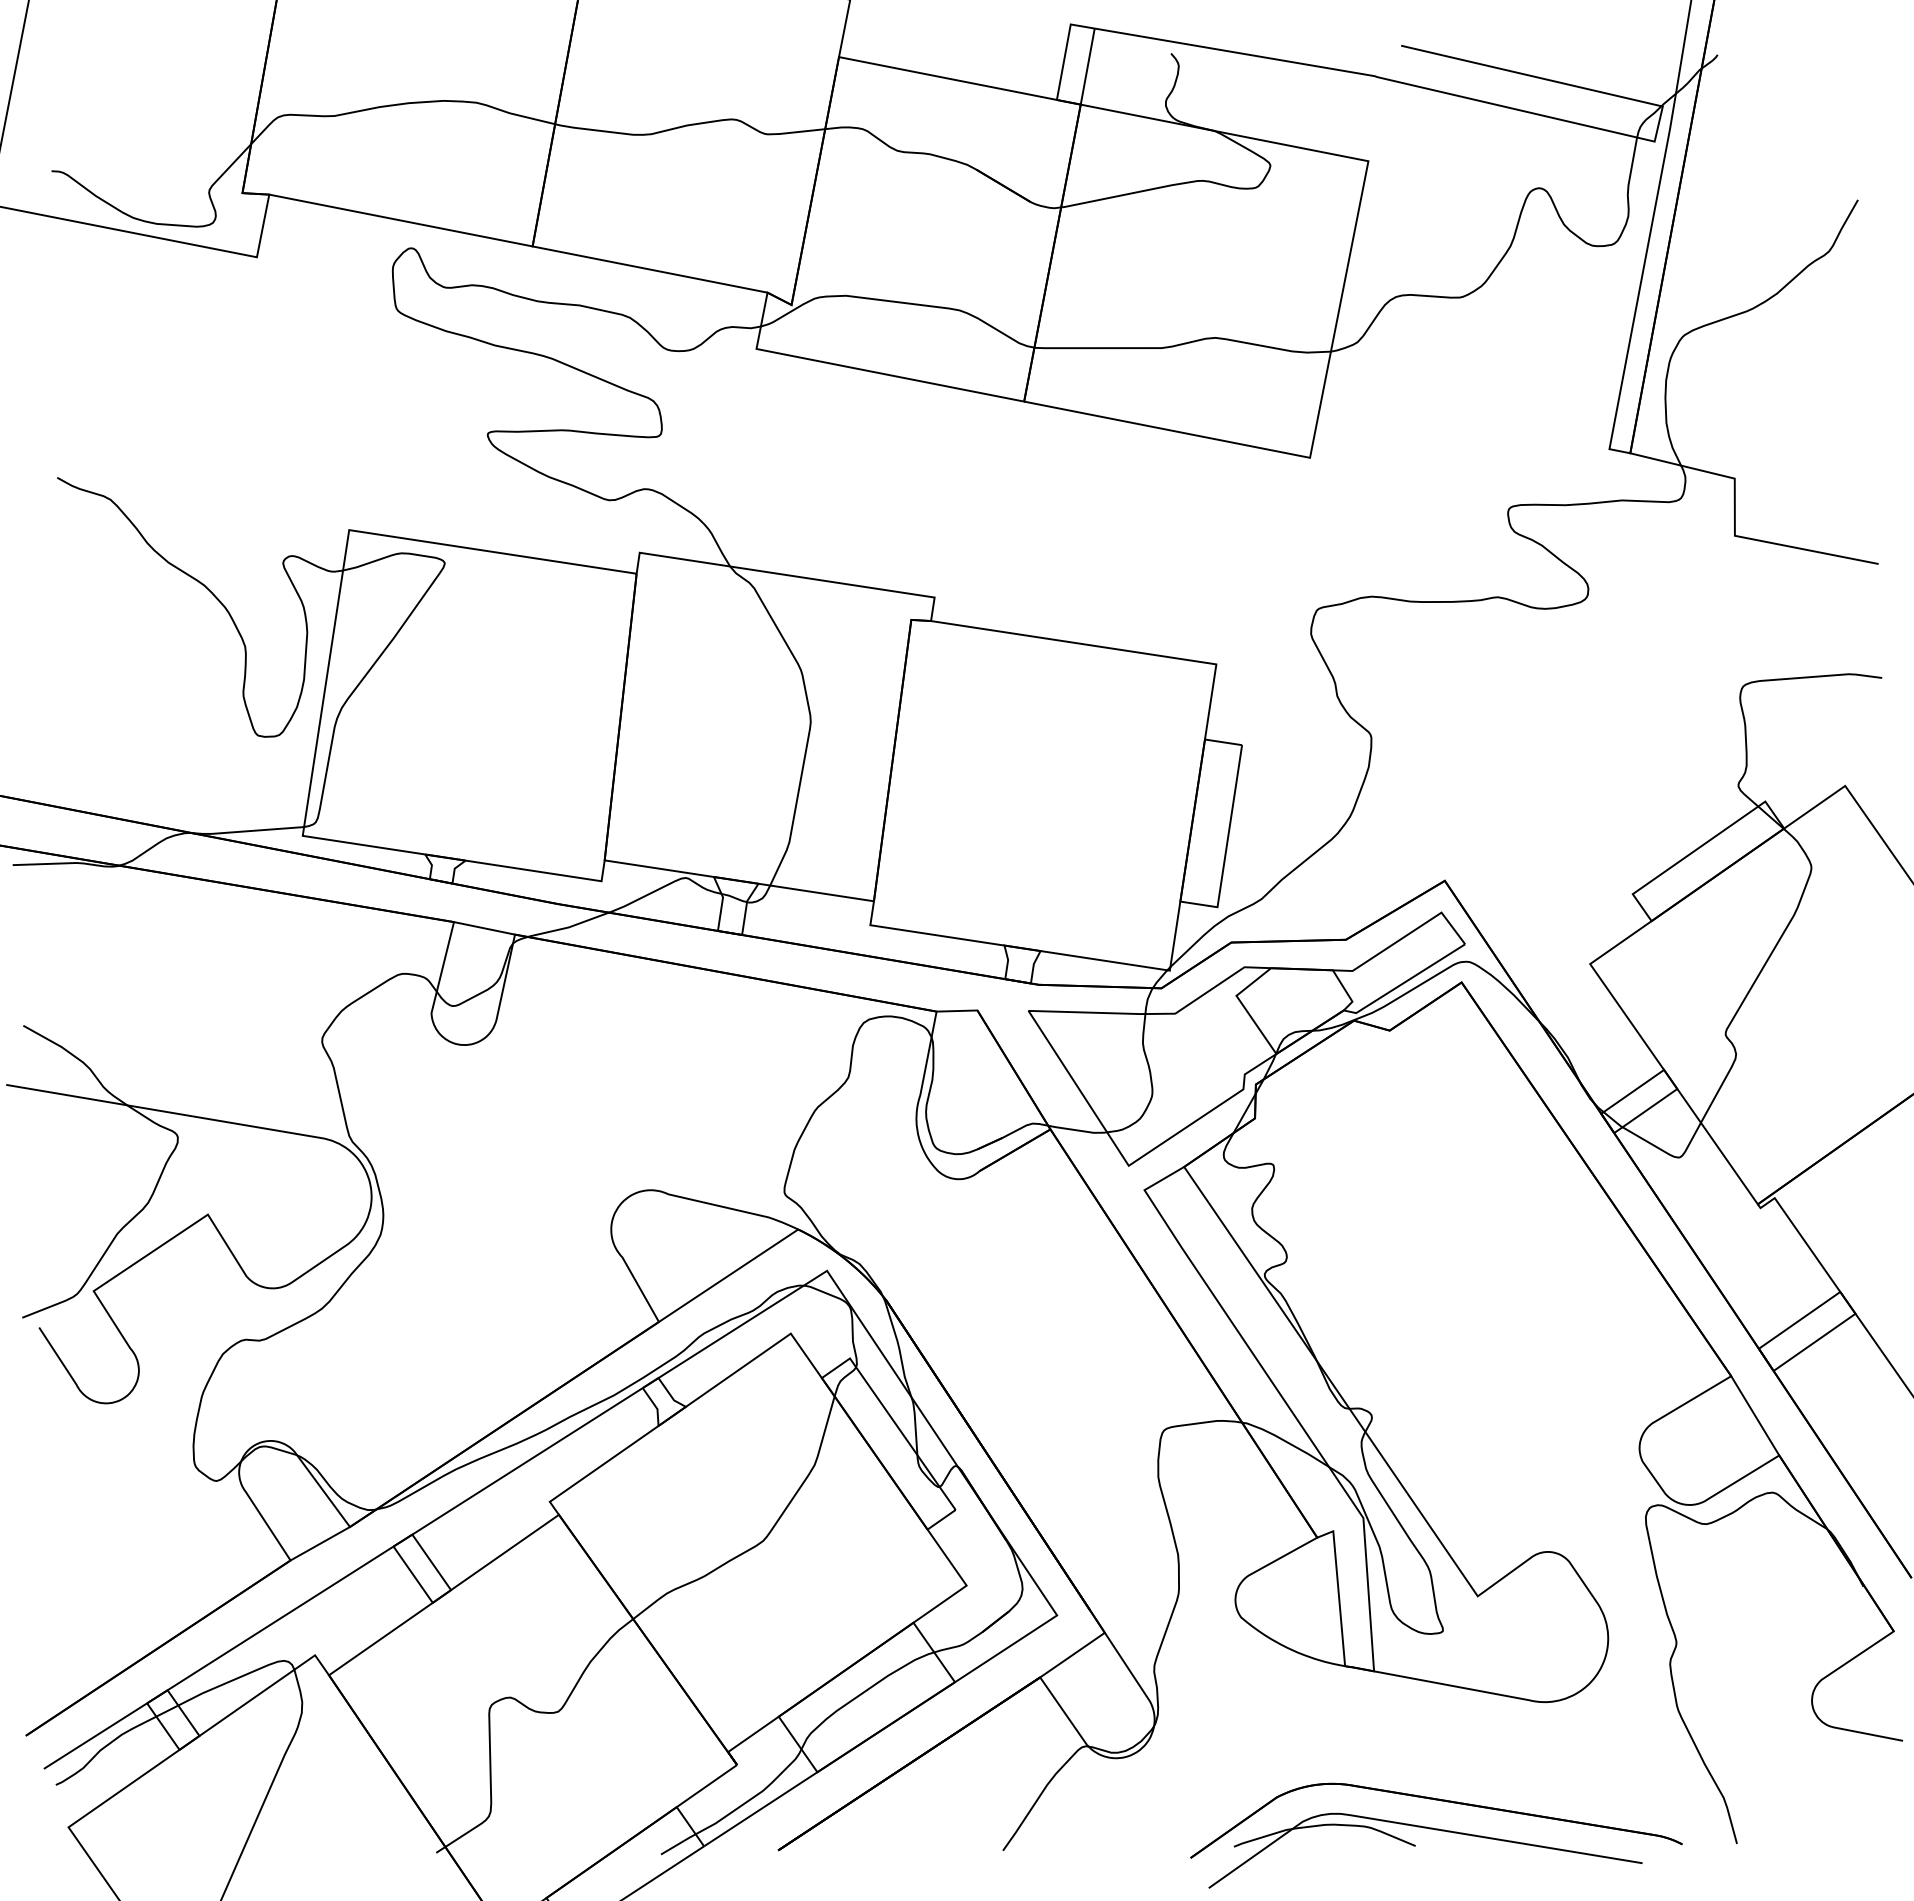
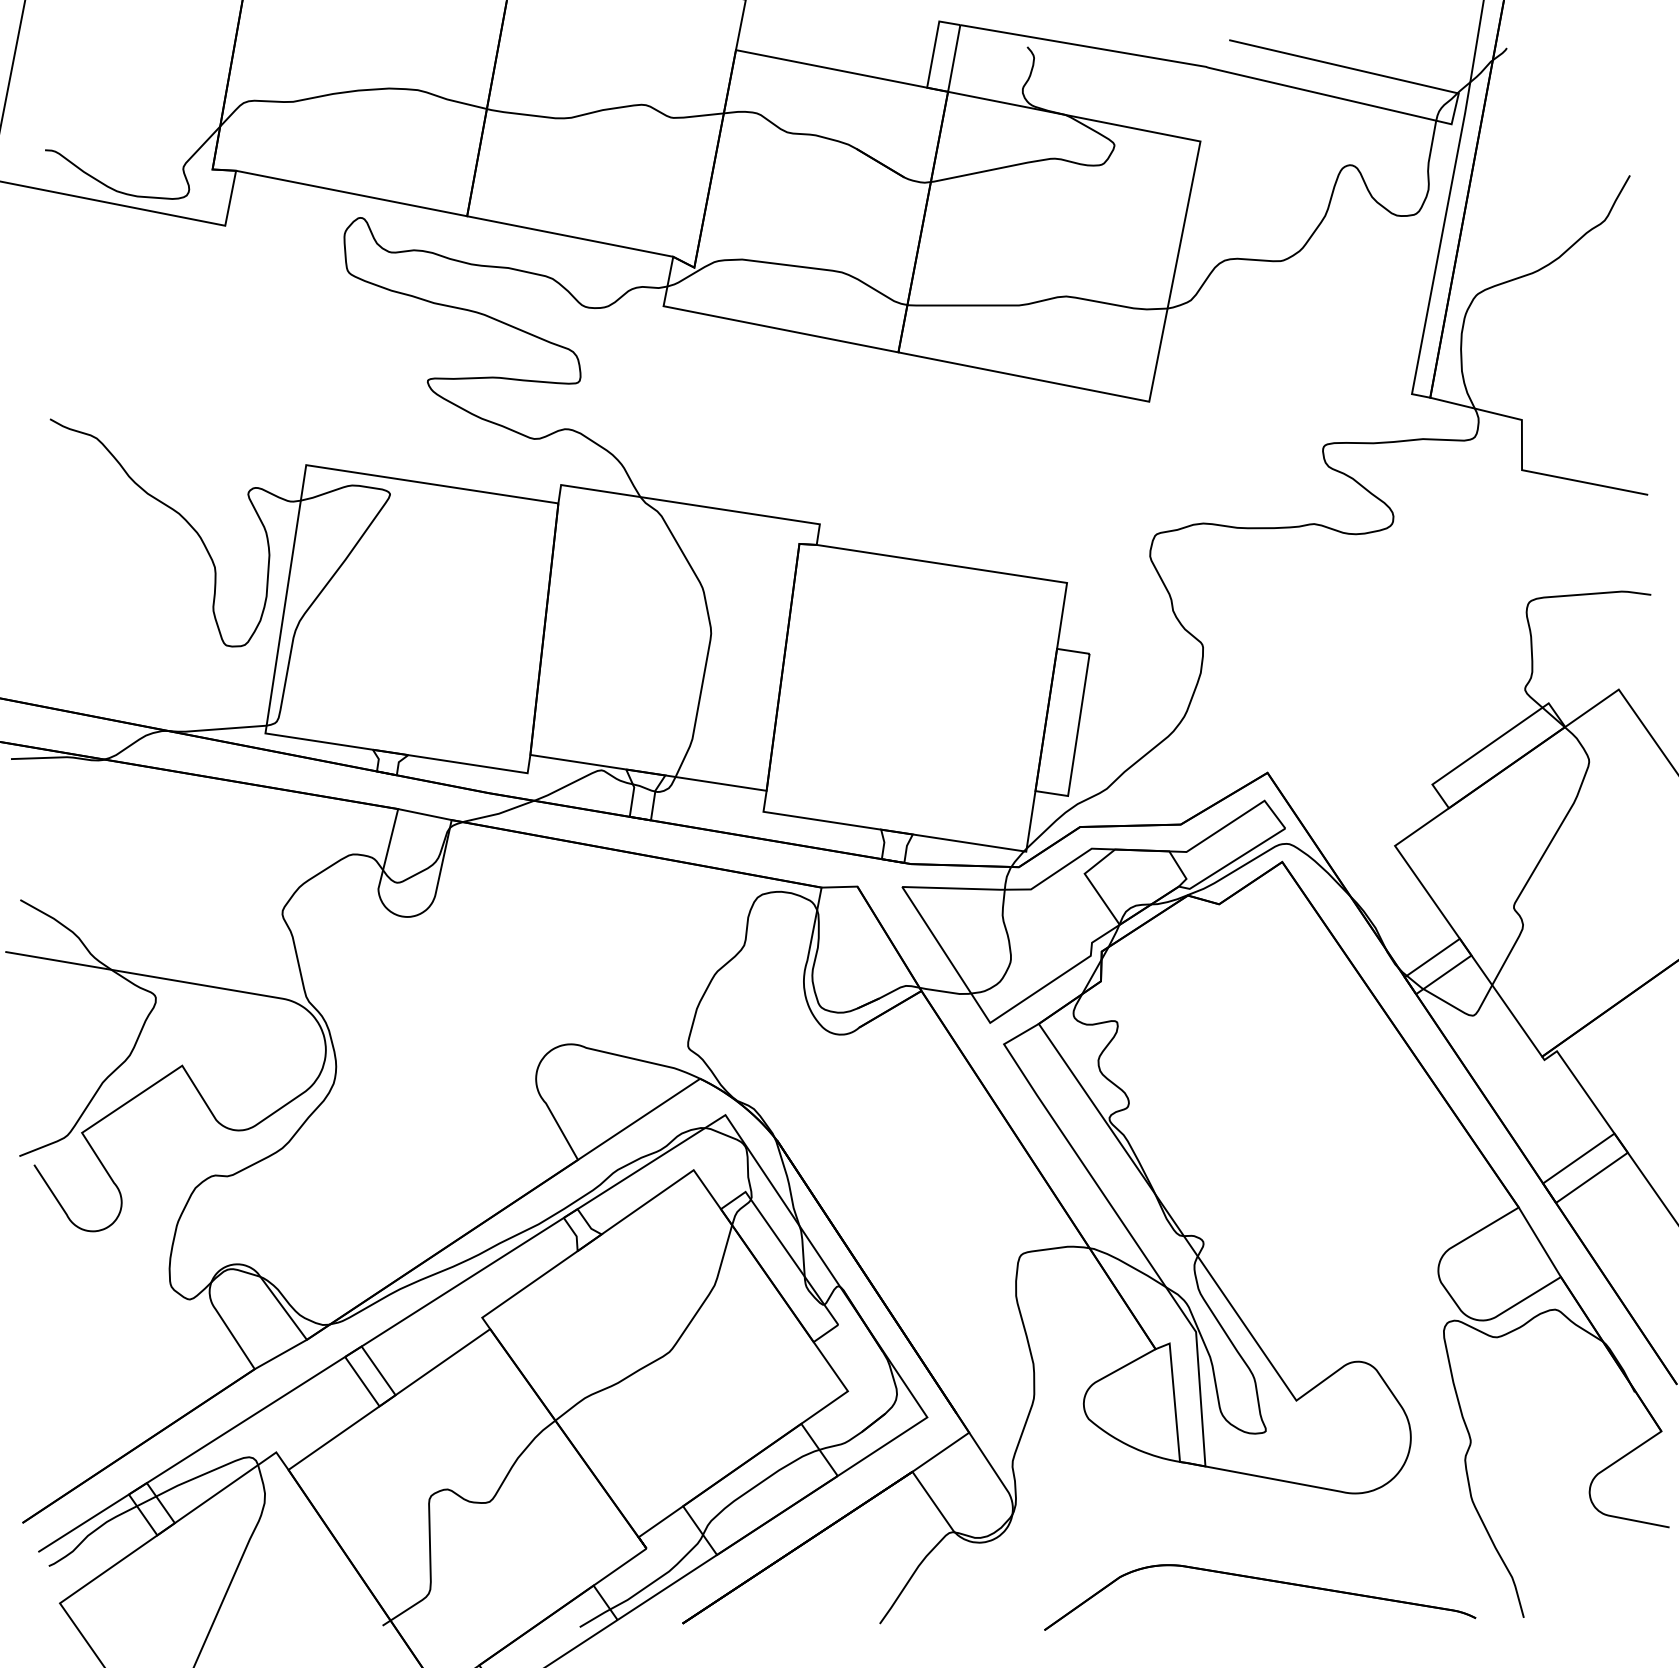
part: (1415, 1846) -> (1241, 1620), removed

